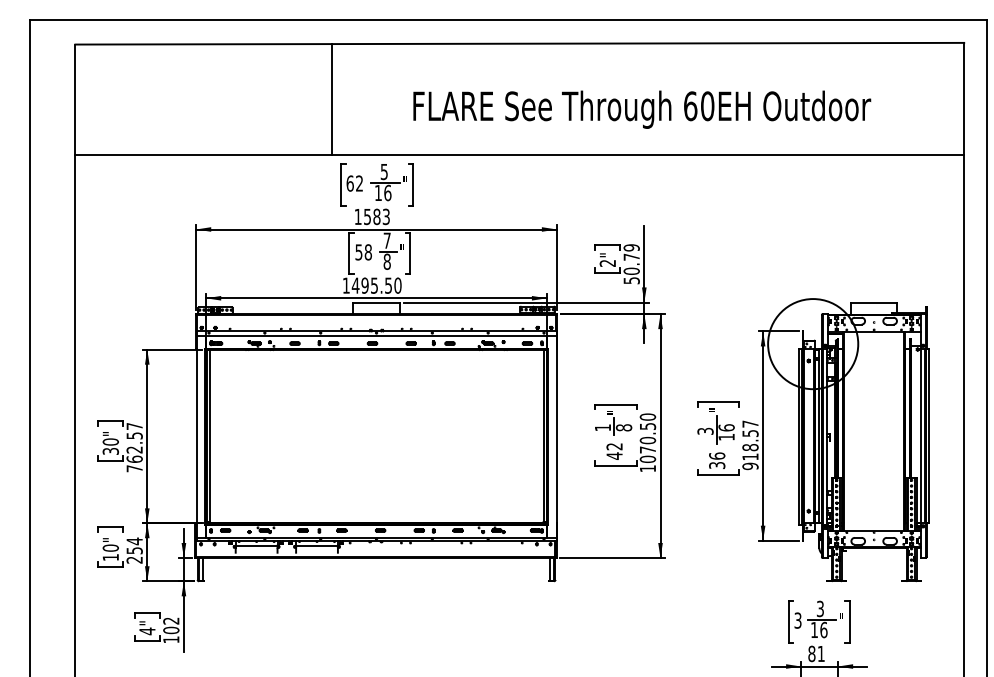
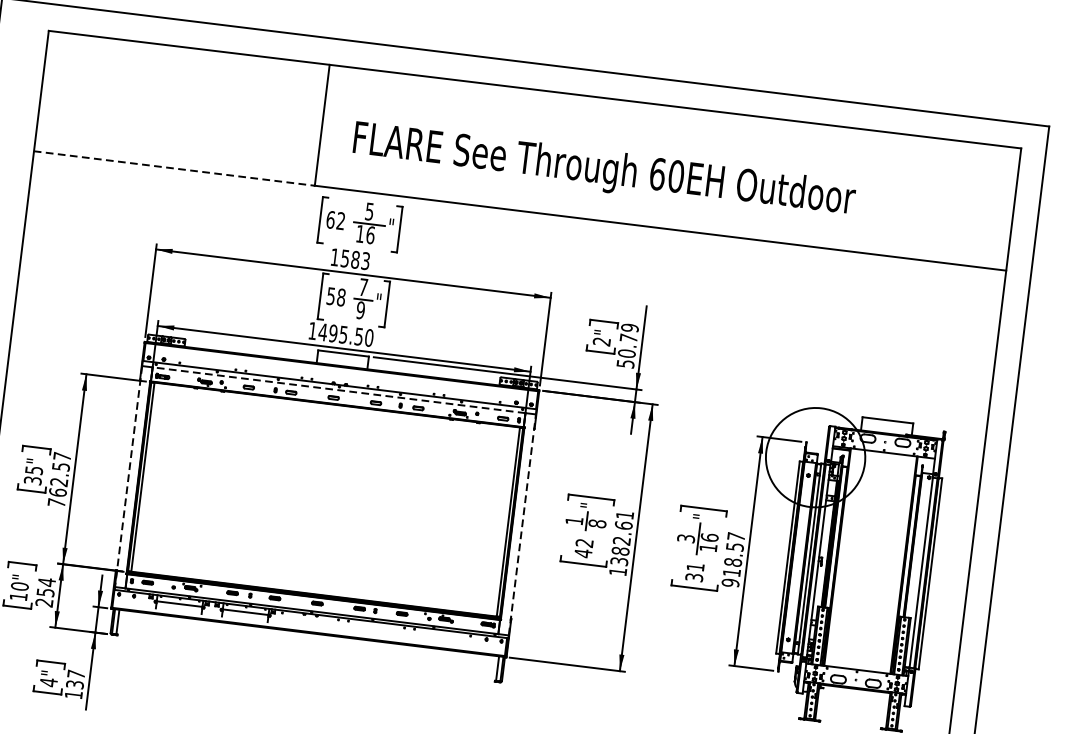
text: (642, 109) -> (604, 171), moved
line: (204, 154) -> (175, 168), solid -> dashed
text: (386, 261) -> (359, 309), 8 -> 9
line: (376, 336) -> (338, 390), solid -> dashed
line: (556, 436) -> (522, 524), solid -> dashed
line: (196, 437) -> (128, 476), solid -> dashed
text: (647, 437) -> (621, 537), 1070.50 -> 1382.61
text: (110, 441) -> (33, 469), 30" -> 35"
text: (717, 455) -> (695, 566), 36 -> 31
text: (171, 625) -> (75, 679), 102 -> 137

